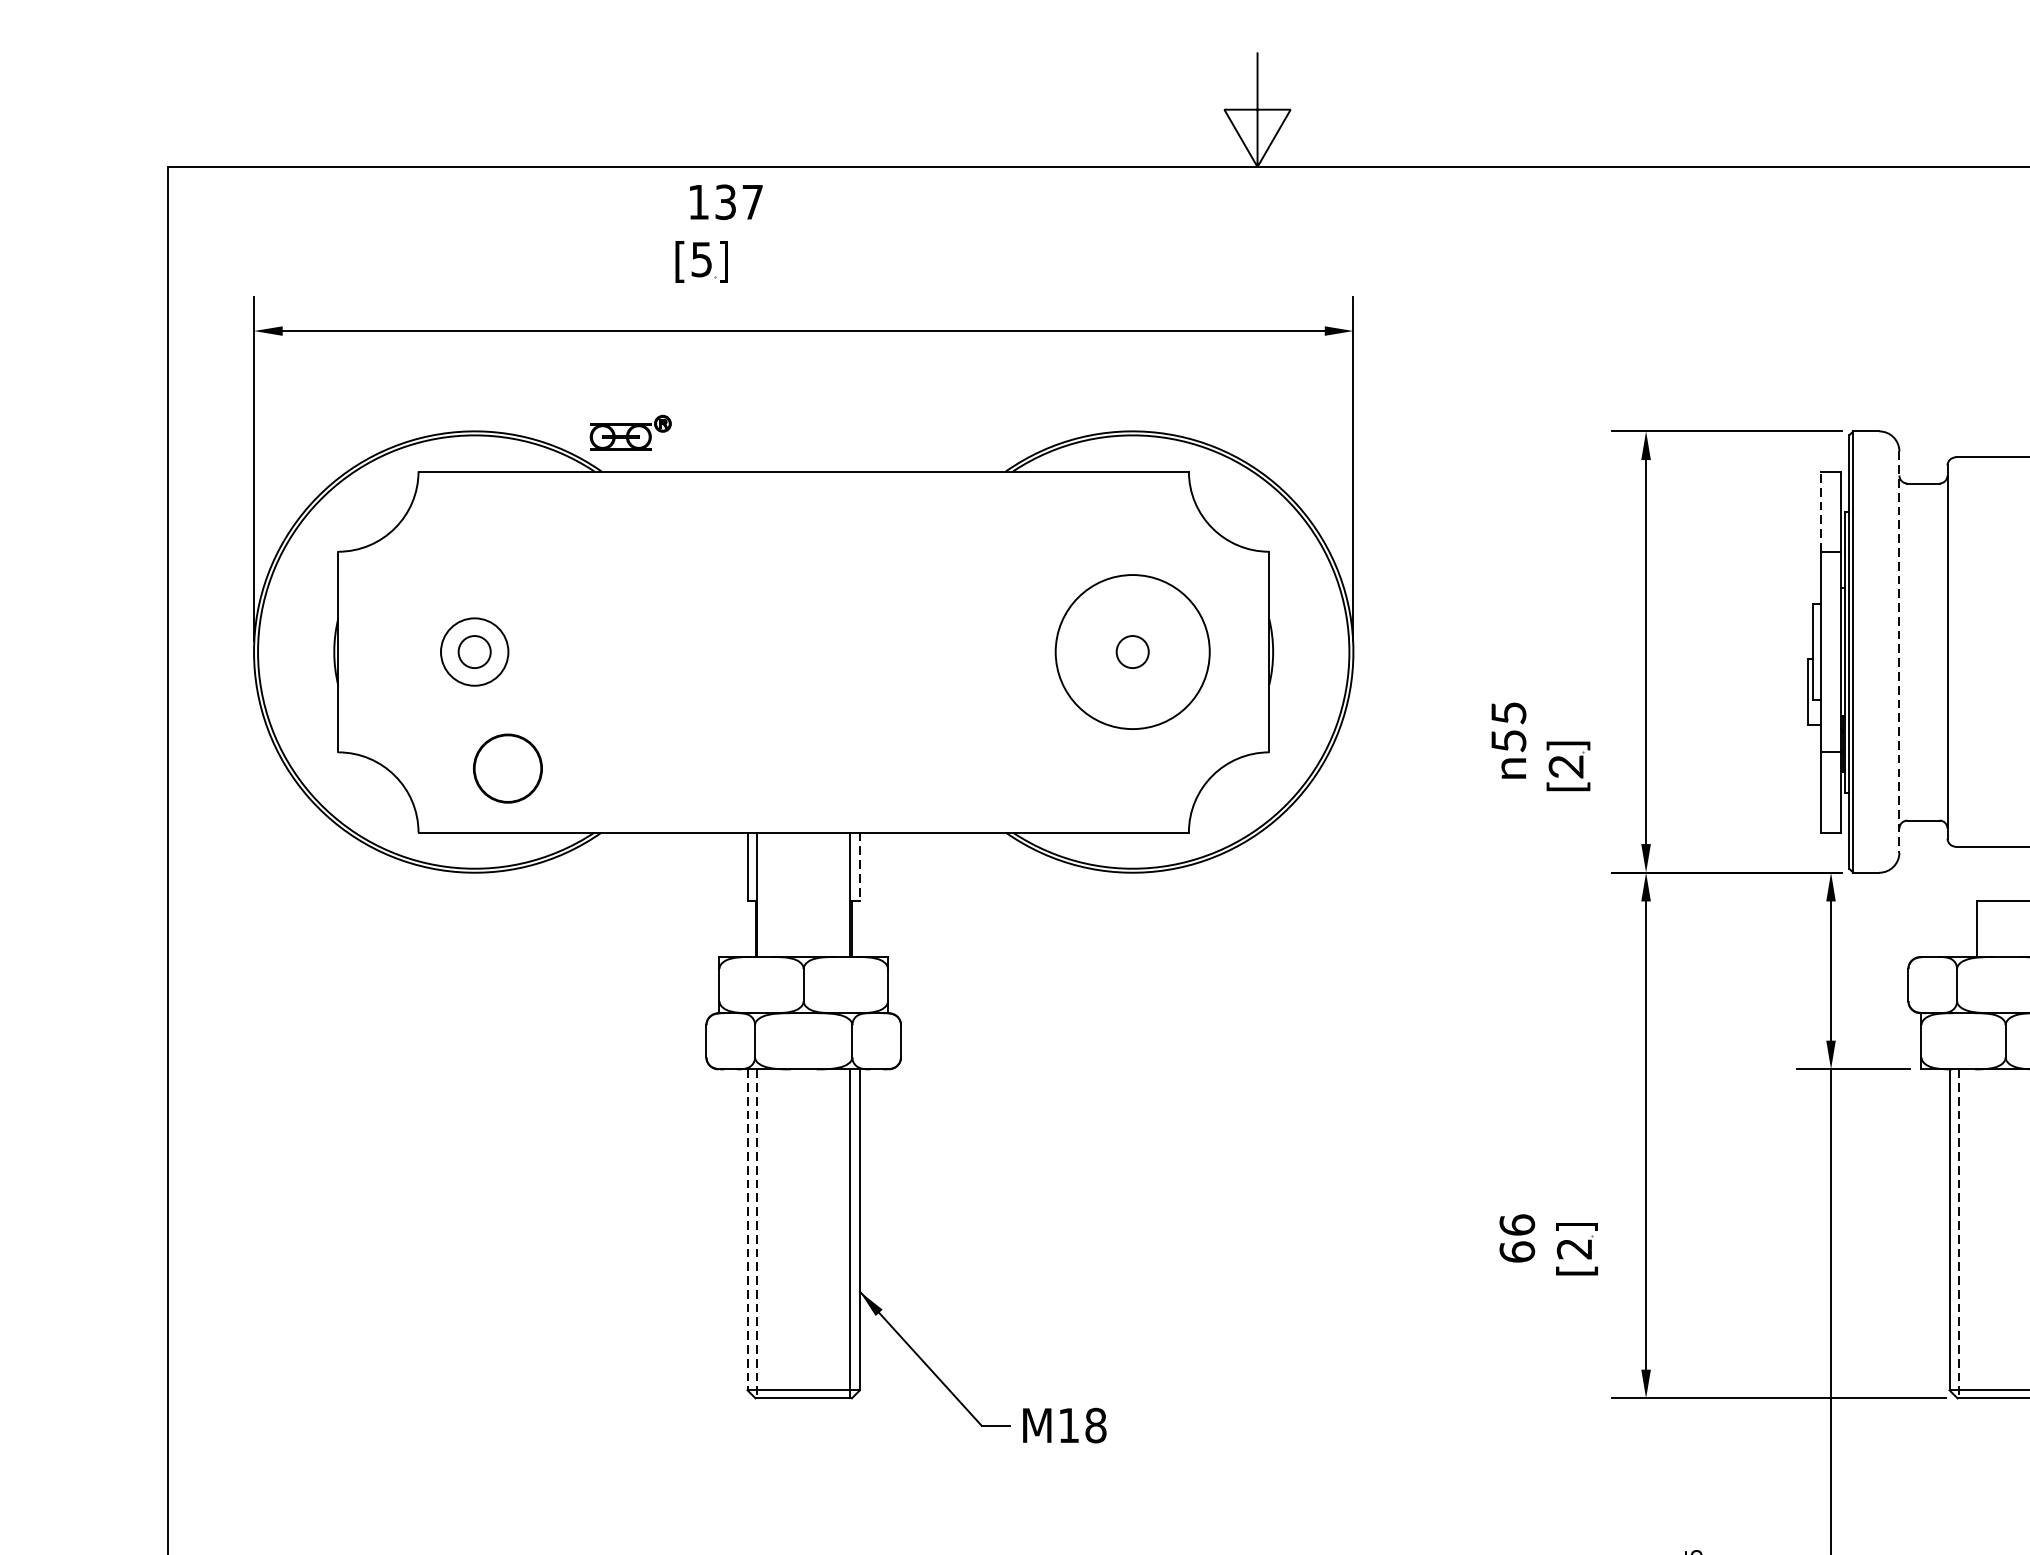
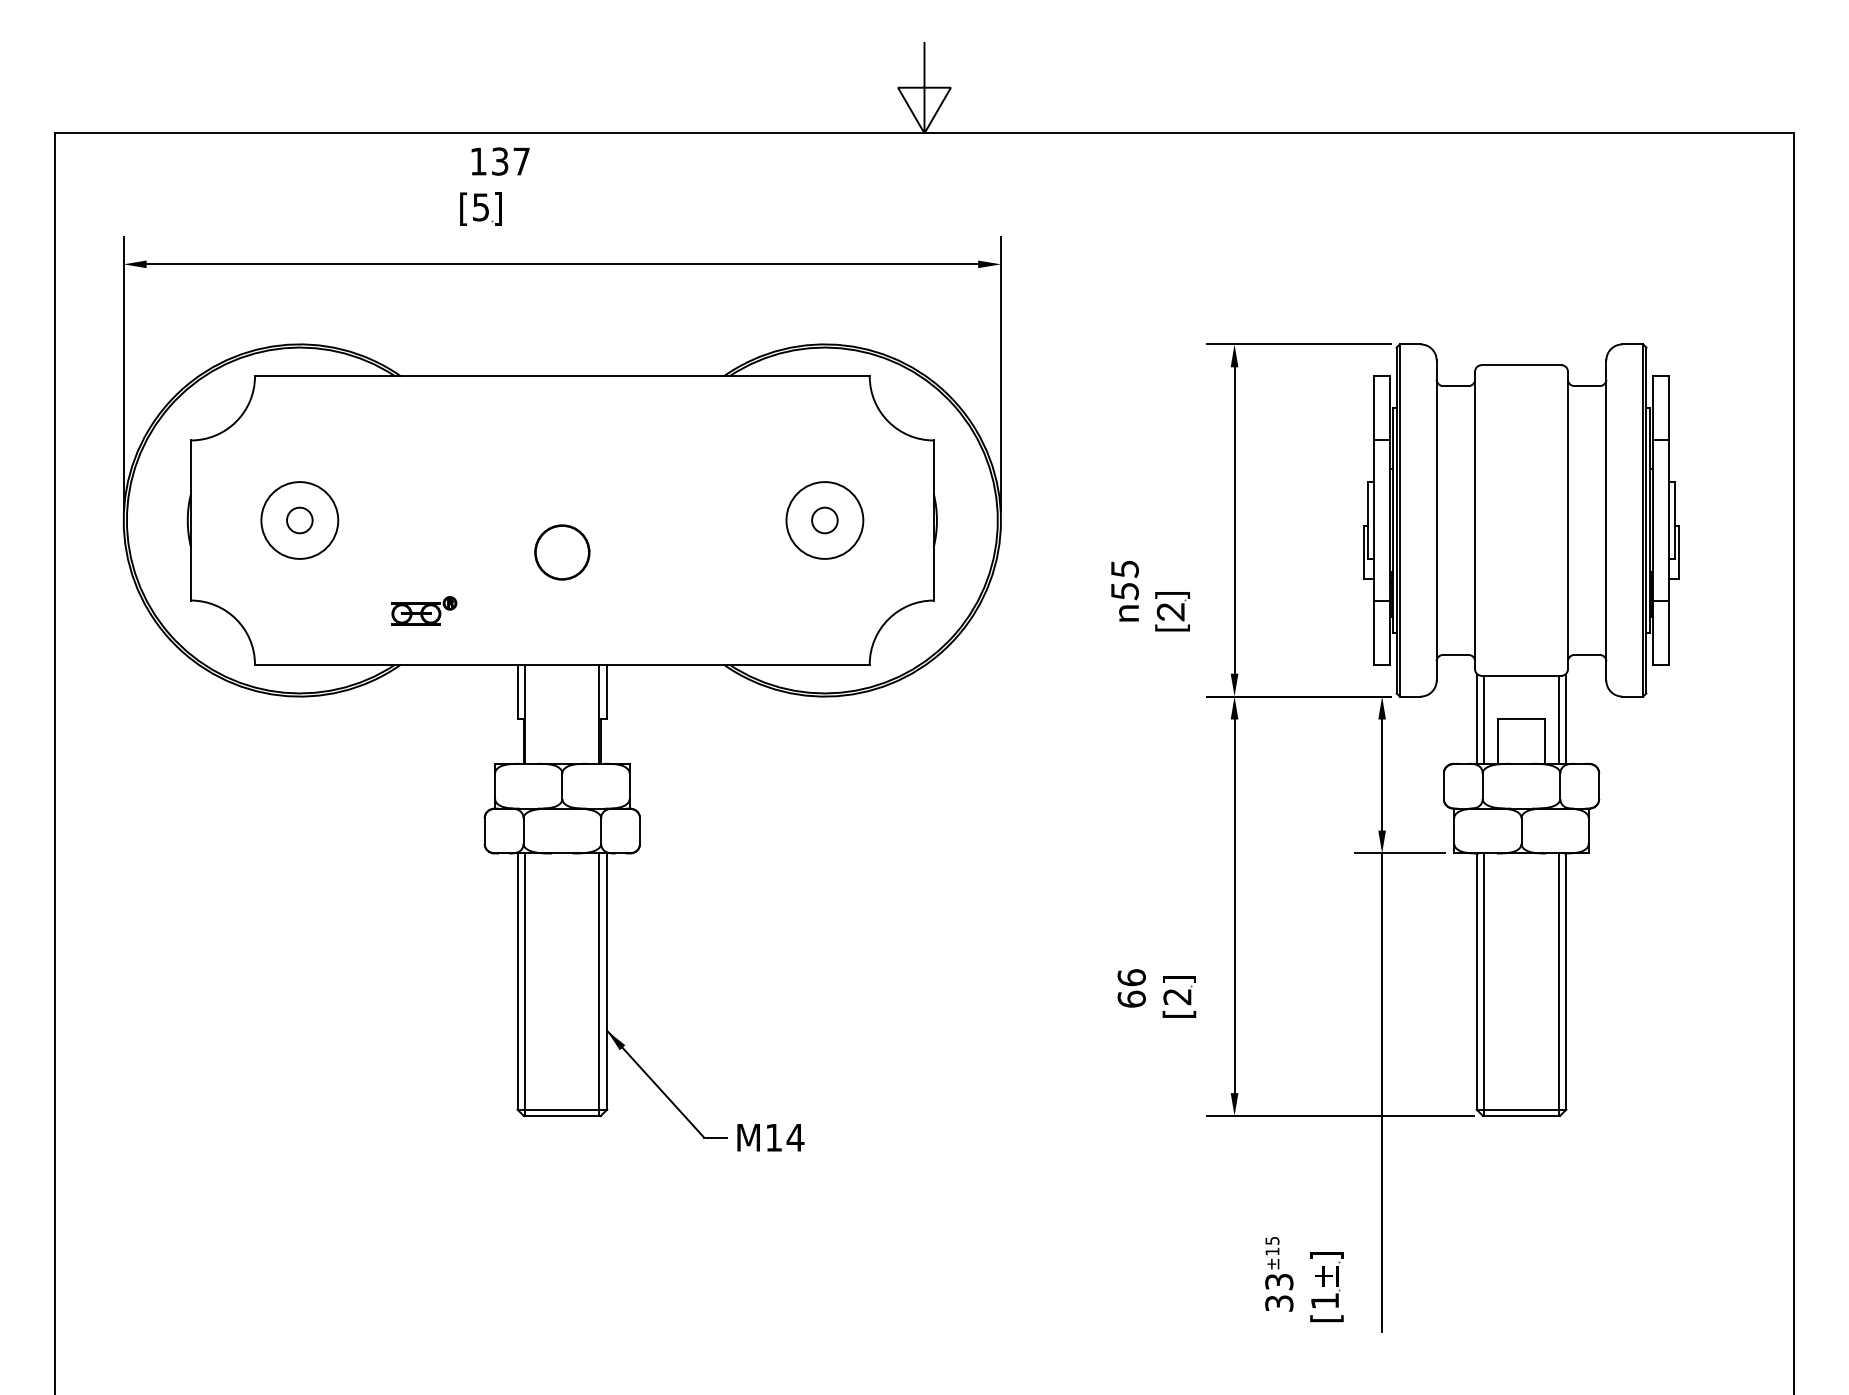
part: (630, 432) -> (424, 610), moved
line: (1821, 510) -> (1374, 407), dashed -> solid
circle: (474, 652) -> (299, 520), size x1.43
circle: (1132, 652) -> (824, 520), size x0.62
line: (1899, 653) -> (1436, 521), dashed -> solid
circle: (508, 768) -> (562, 552), moved
line: (860, 867) -> (607, 692), dashed -> solid
line: (1949, 900) -> (1476, 718), added
line: (1959, 901) -> (1484, 719), added
line: (747, 1231) -> (517, 982), dashed -> solid
line: (757, 1234) -> (525, 985), dashed -> solid
line: (1959, 1234) -> (1484, 985), dashed -> solid
text: (1095, 1425) -> (795, 1137), M18 -> M14

